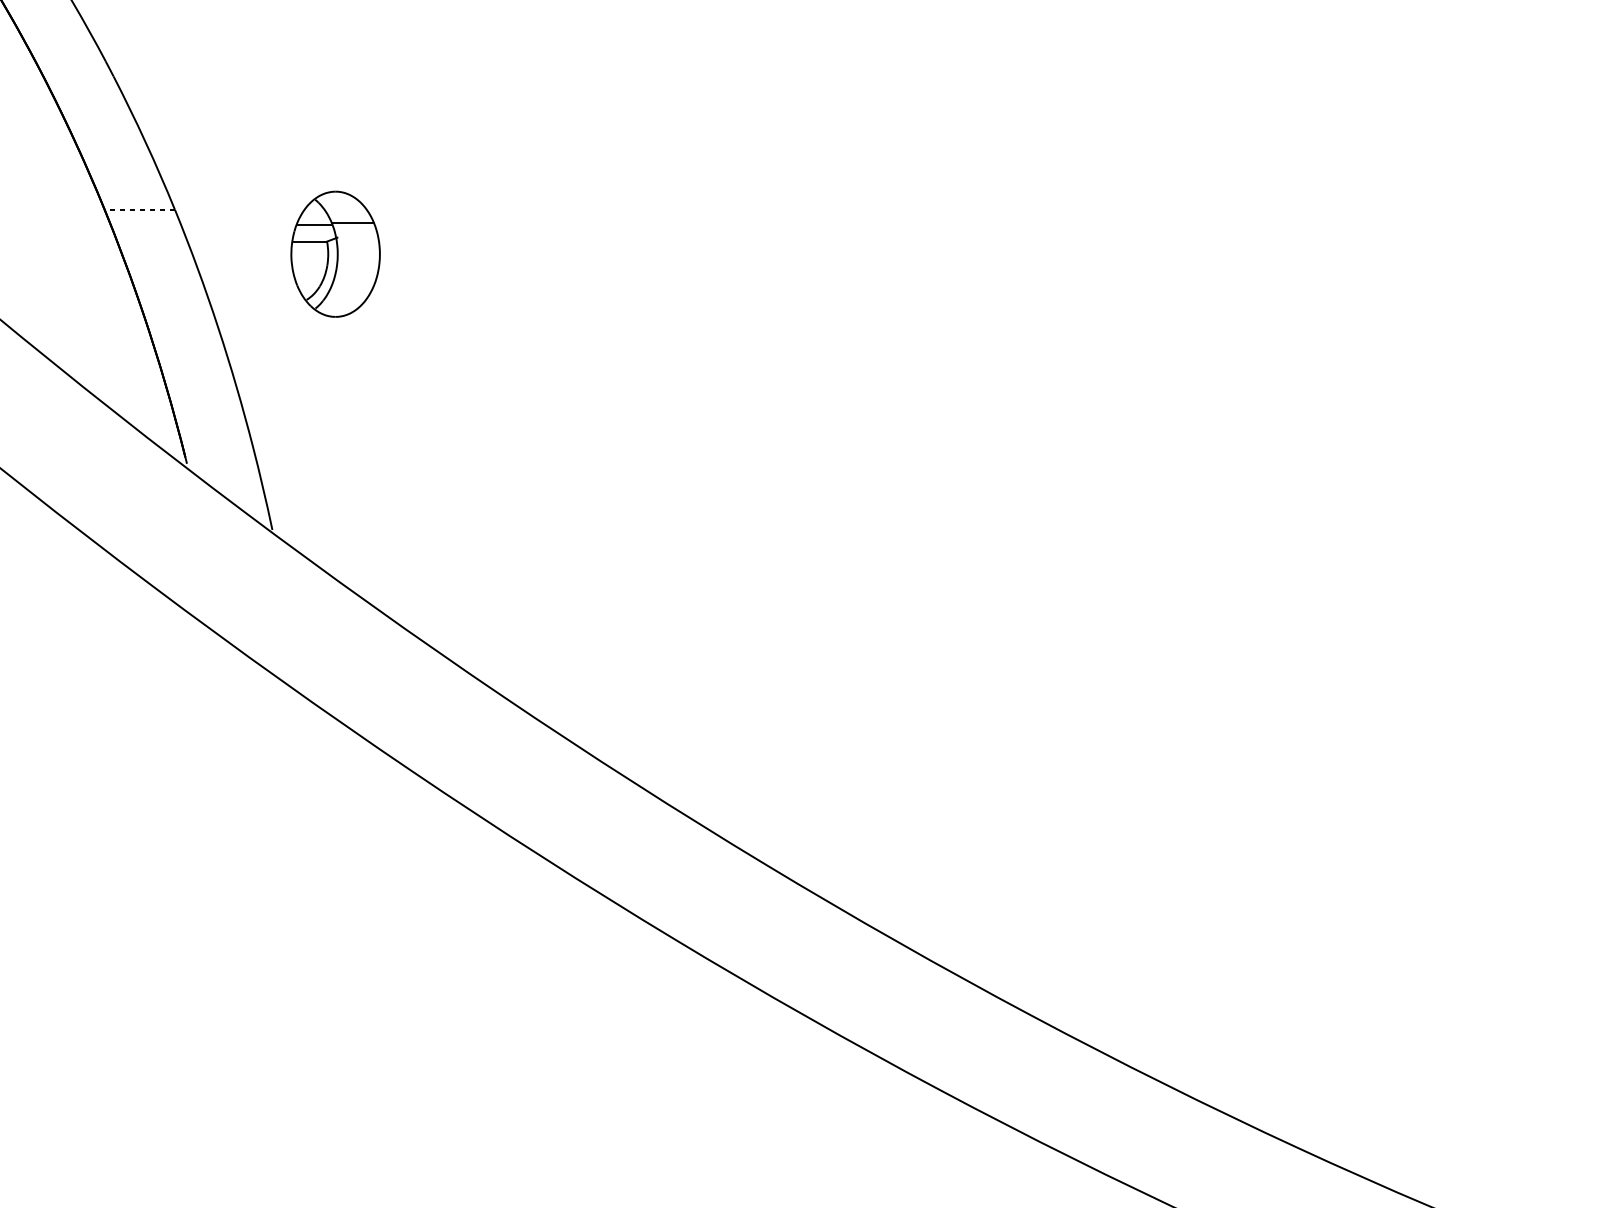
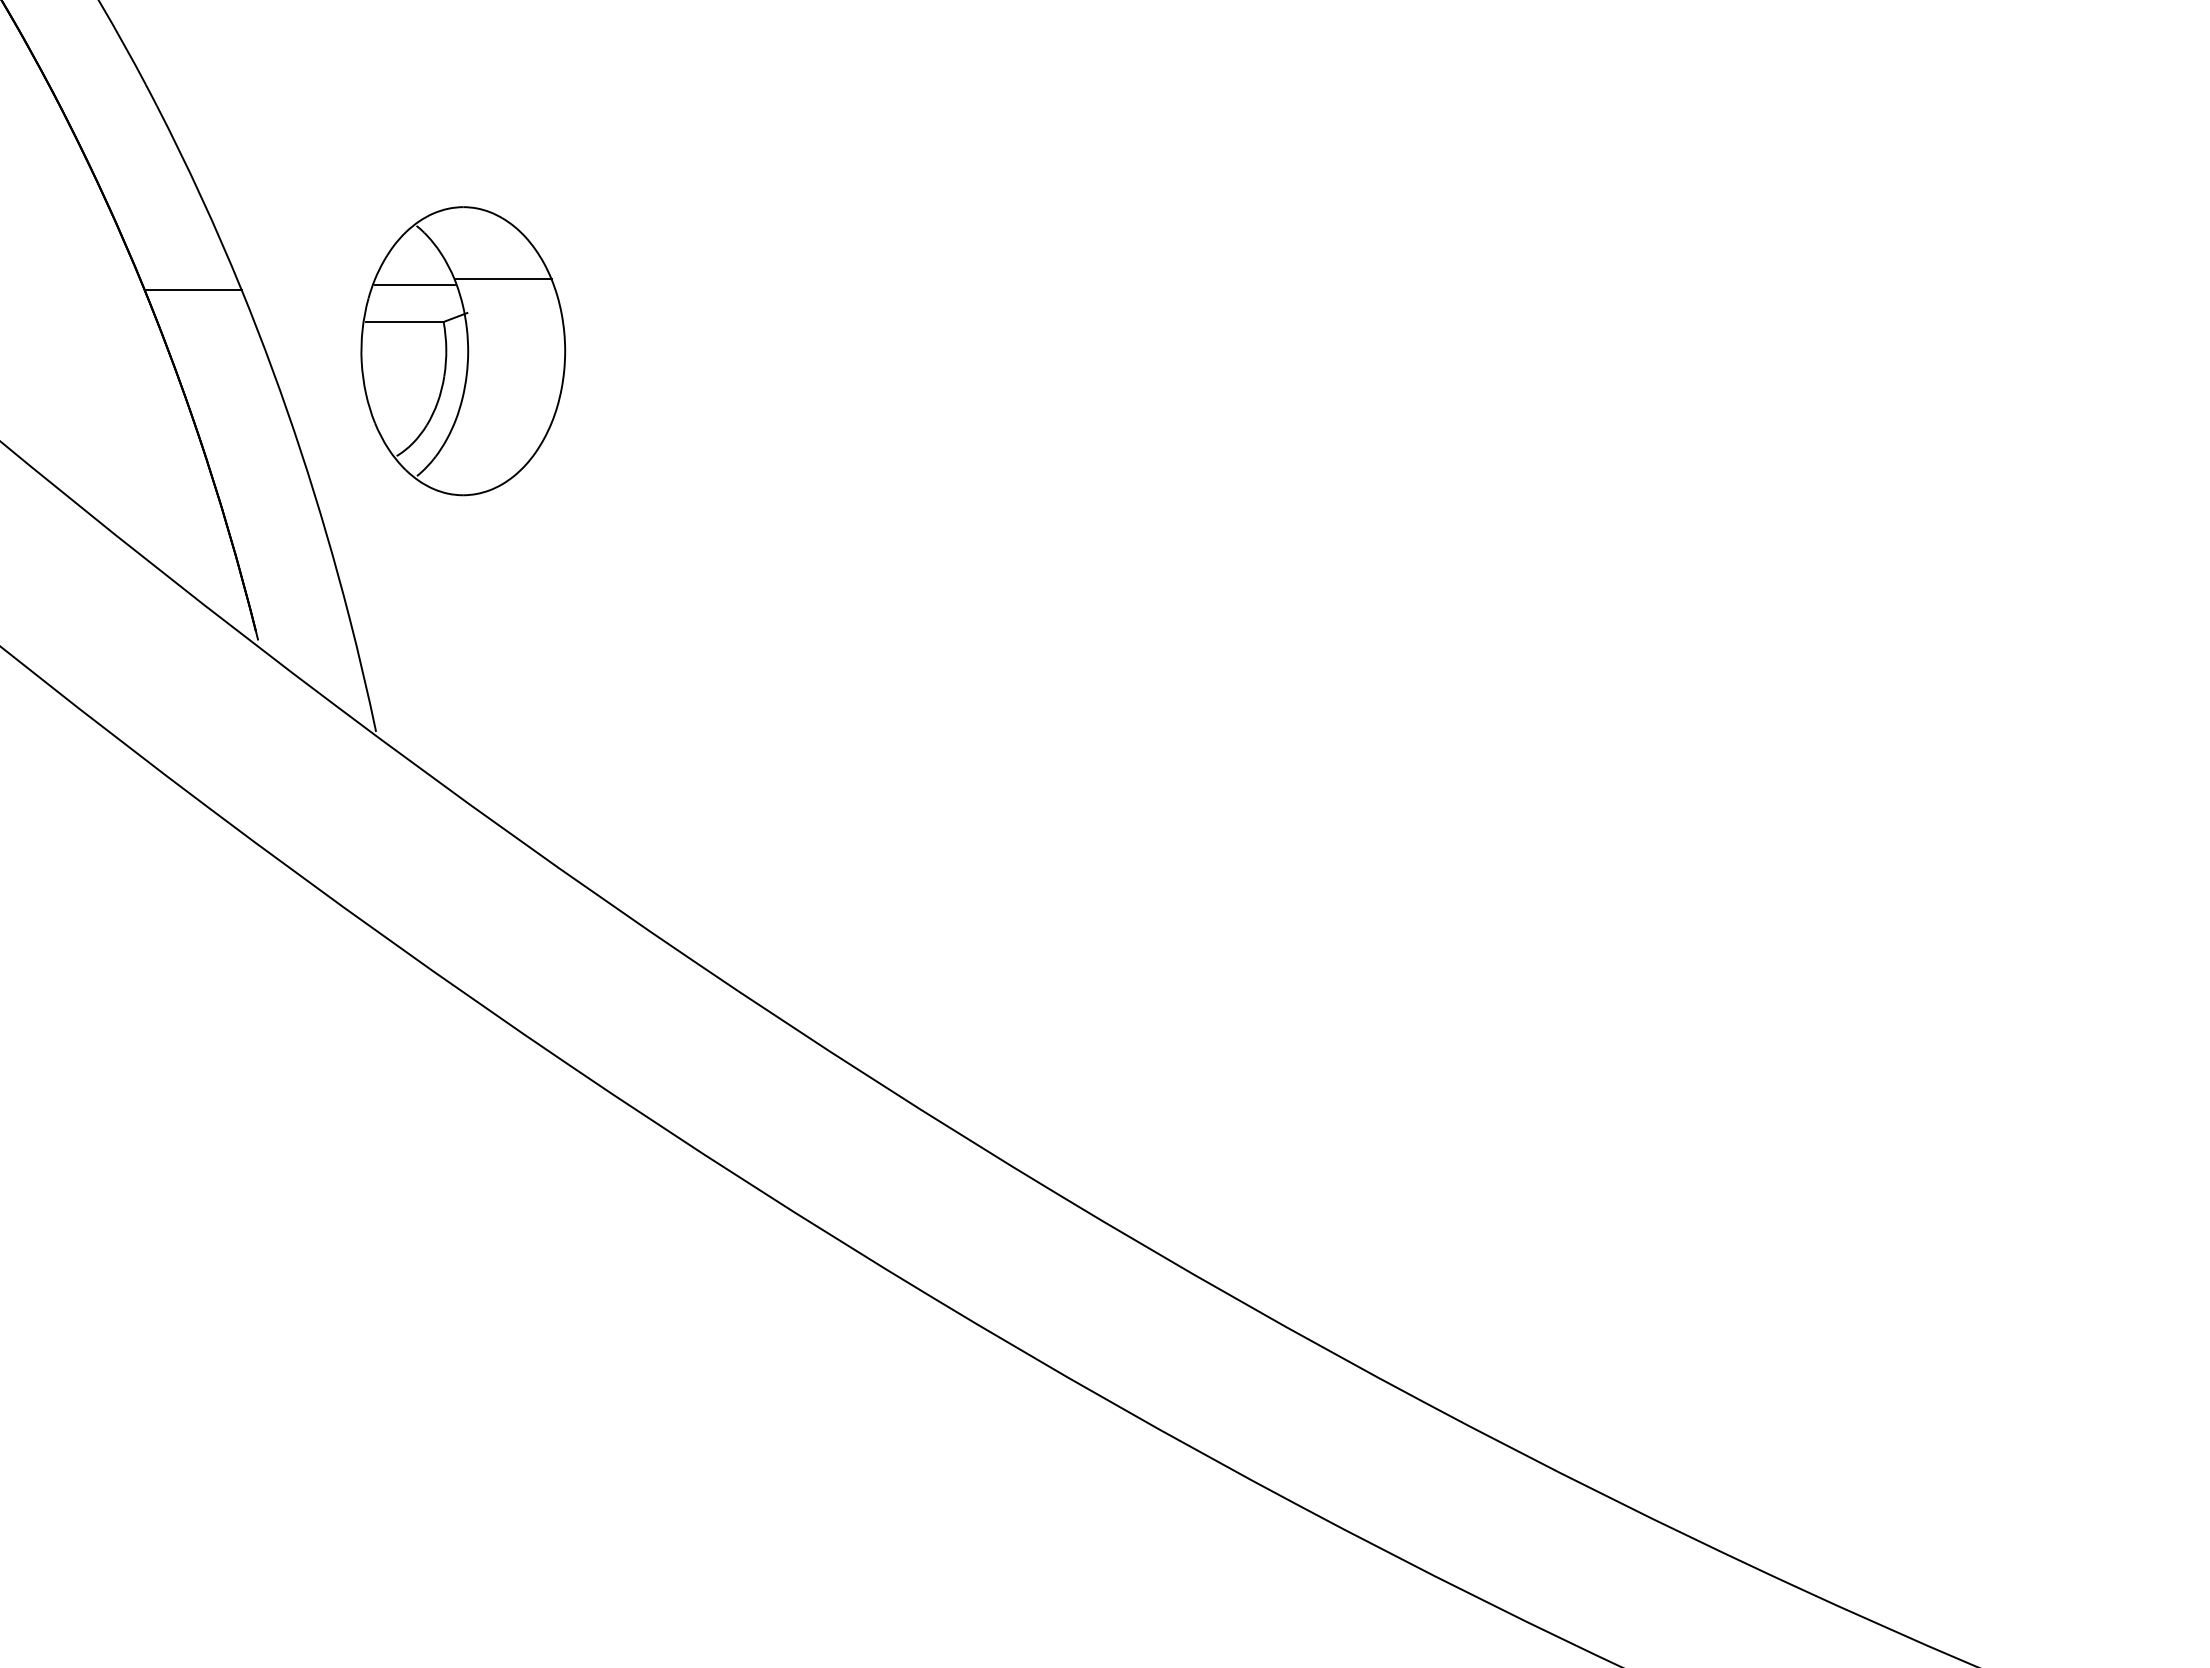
line: (140, 209) -> (193, 289), dashed -> solid
part: (335, 254) -> (463, 351), size x1.67

